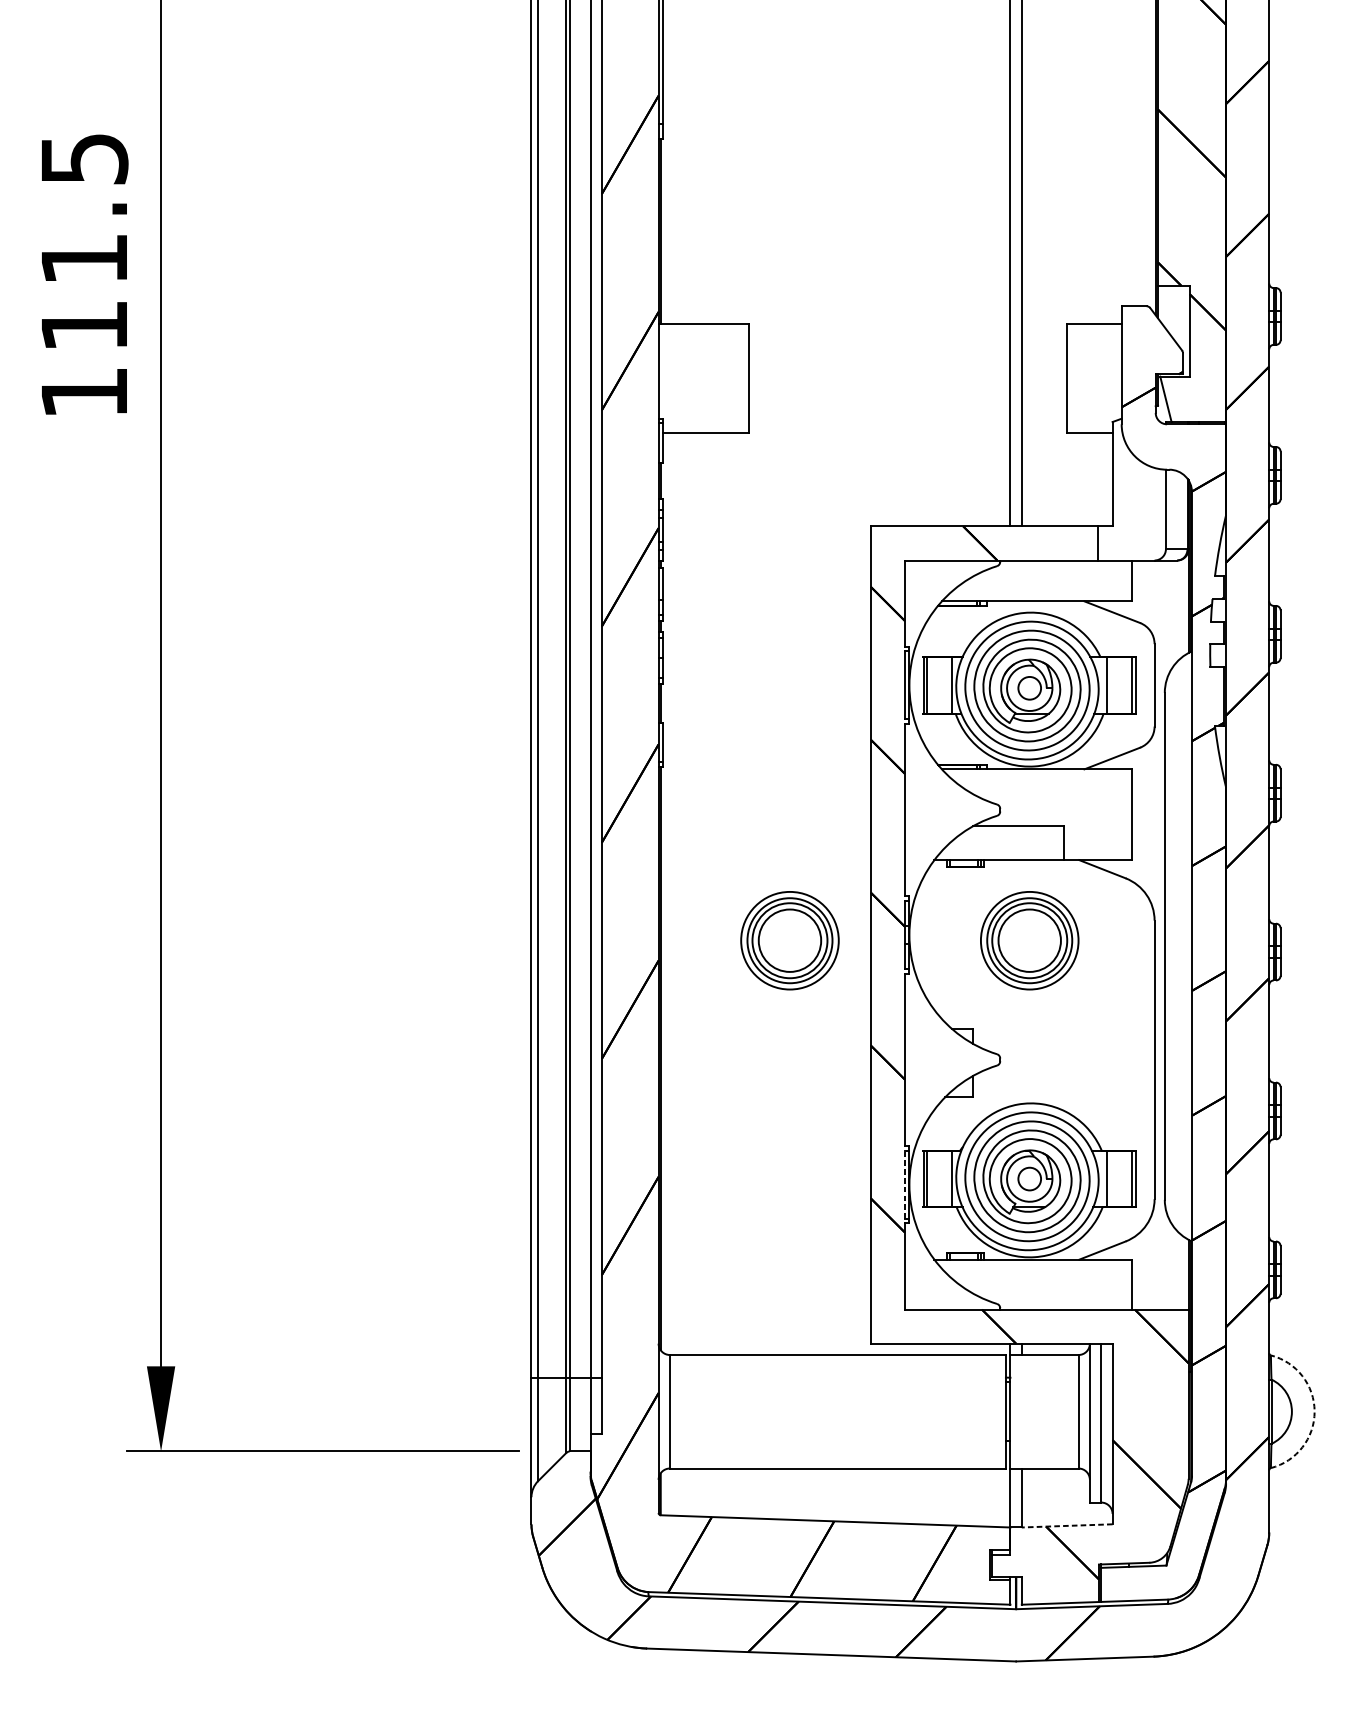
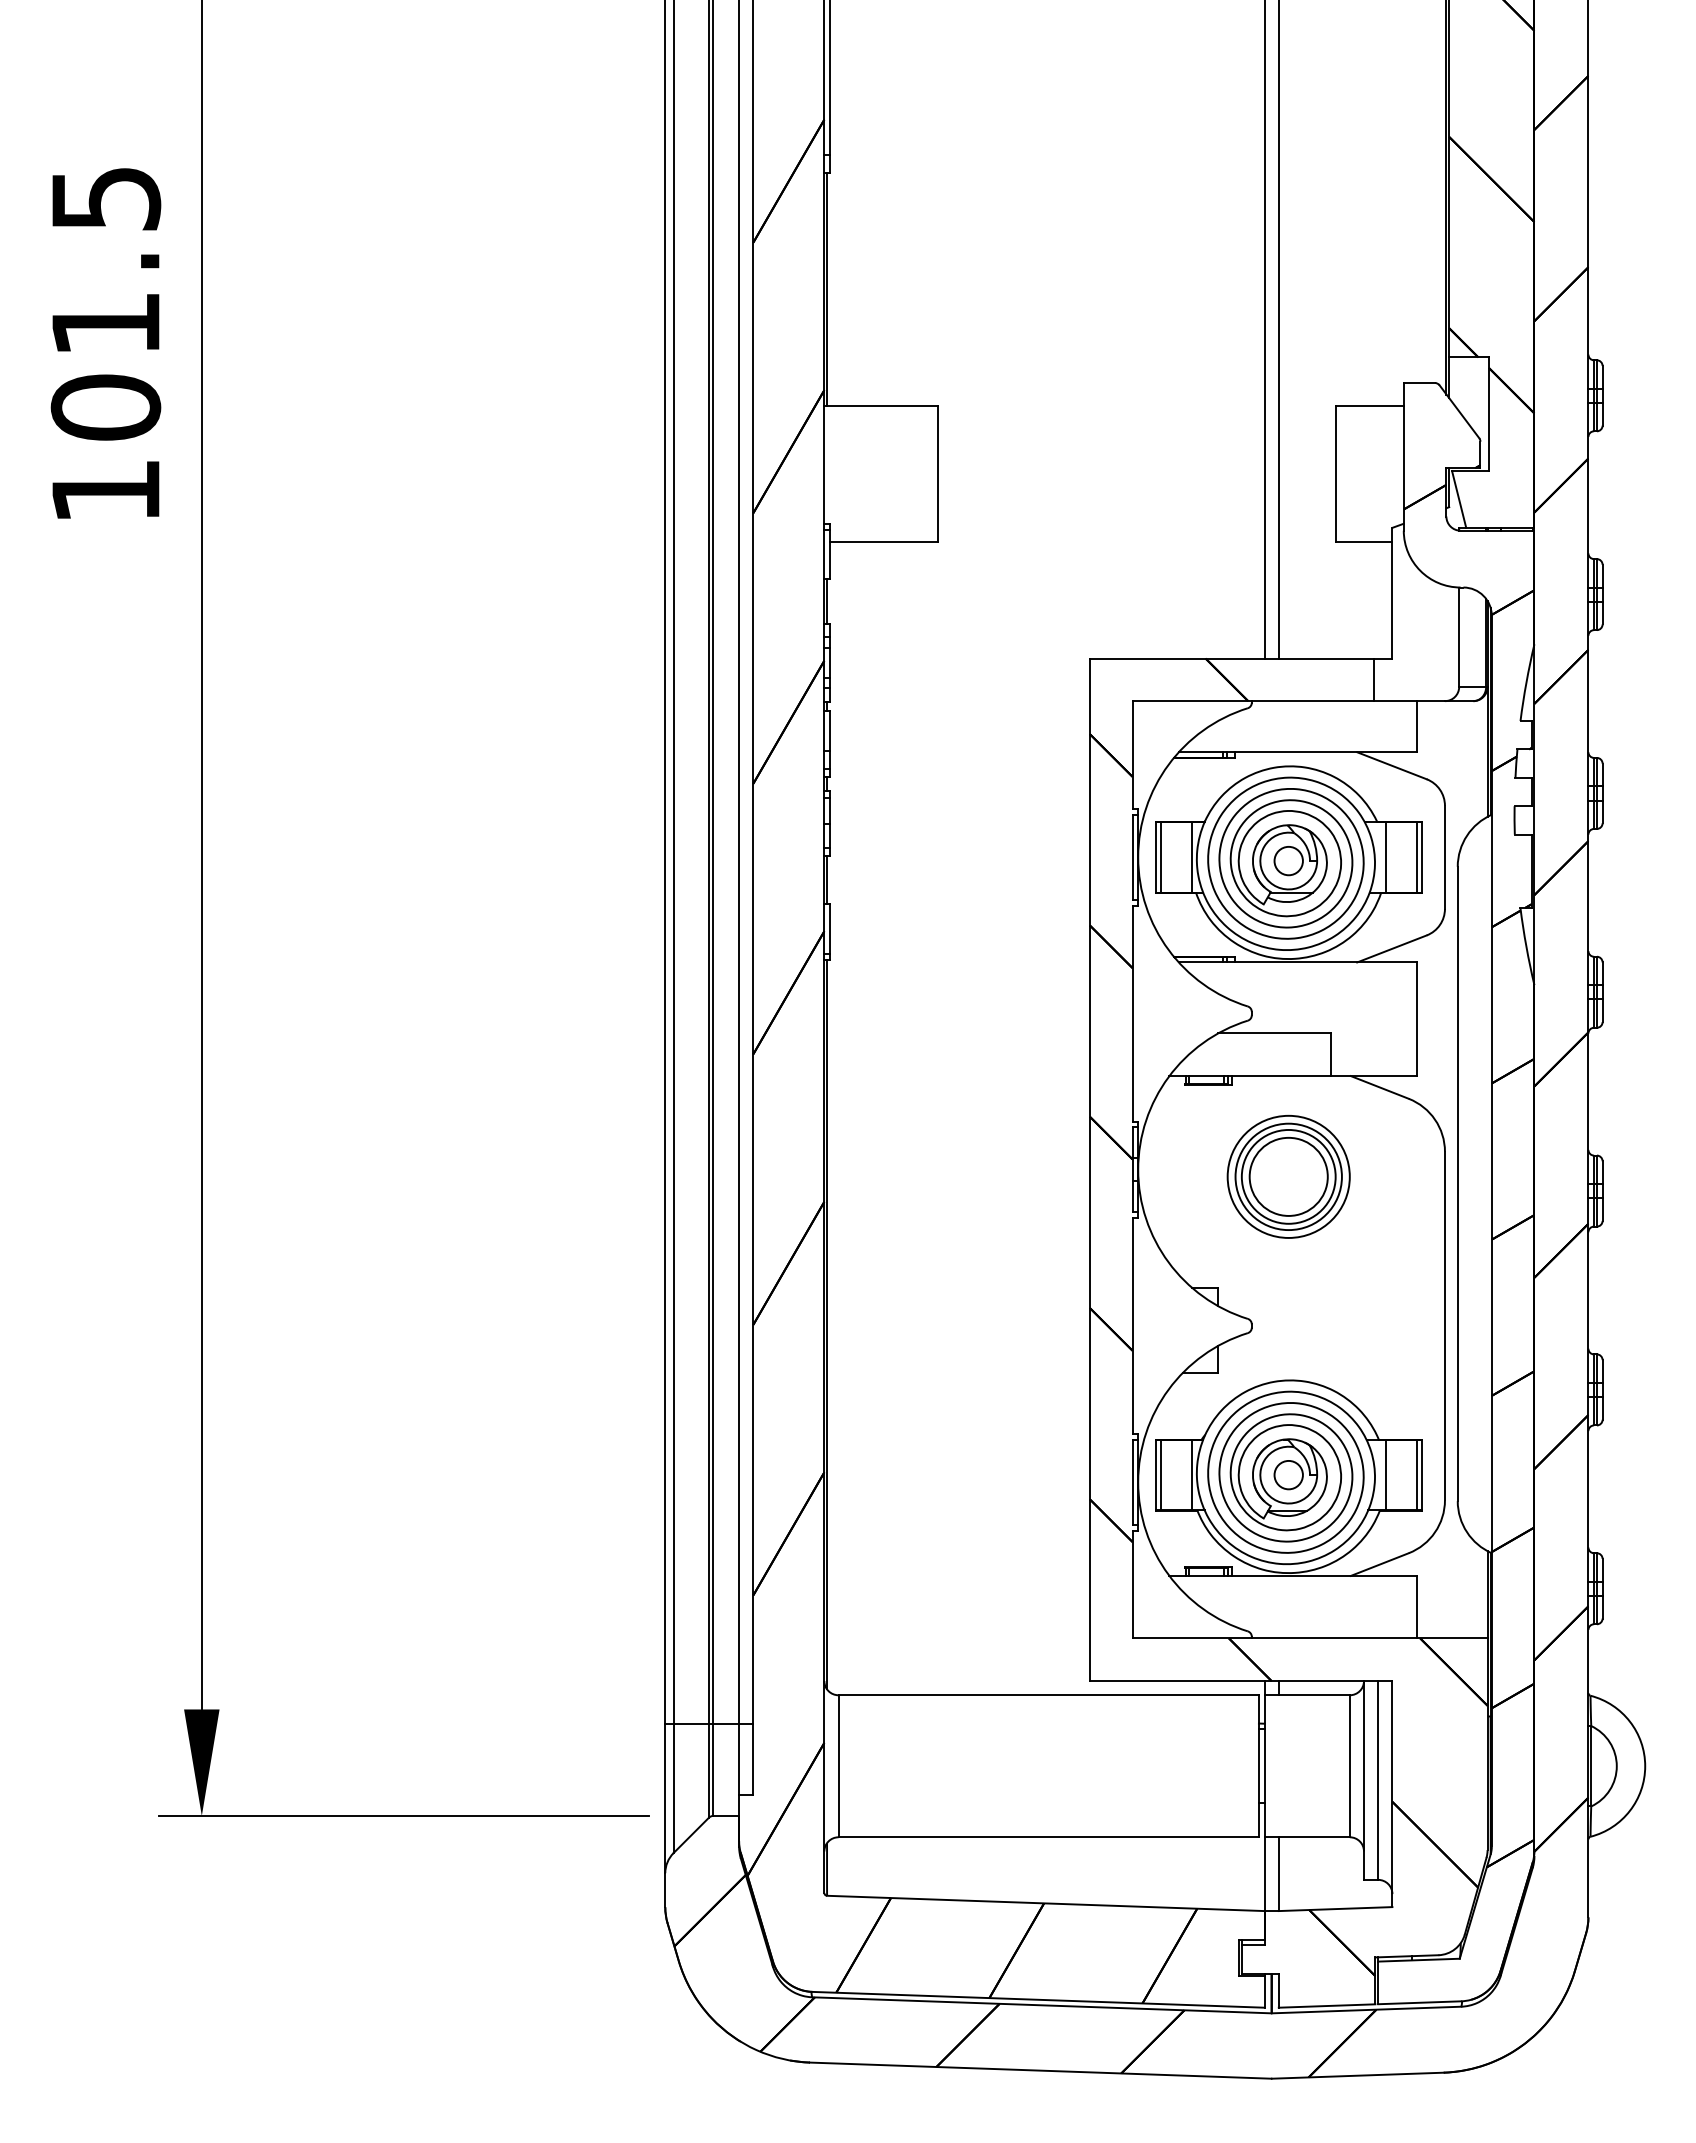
text: (84, 325) -> (105, 407), 111.5 -> 101.5
part: (789, 940) -> (988, 1176), removed
line: (904, 1184) -> (1132, 1482), dashed -> solid
arc: (1314, 1411) -> (1645, 1766), dashed -> solid
line: (1067, 1526) -> (1335, 1909), dashed -> solid

